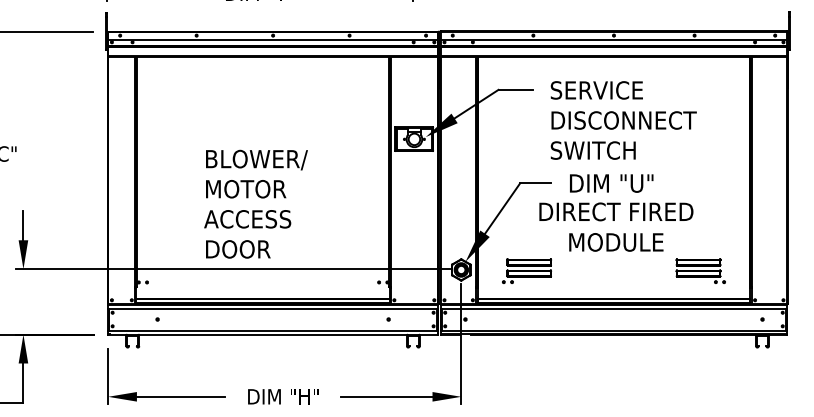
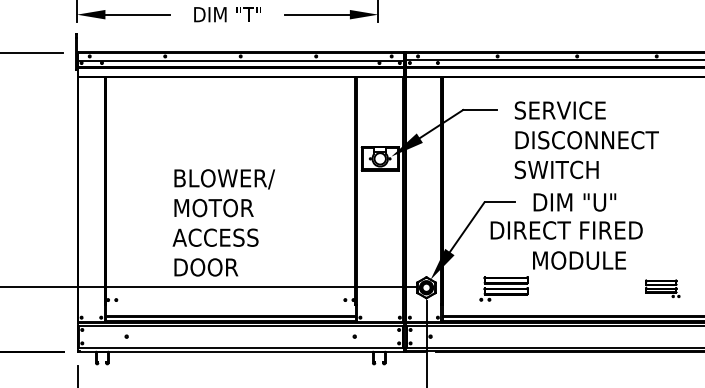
text: (616, 211) -> (566, 230), moved
part: (526, 270) -> (503, 288), moved
part: (700, 270) -> (662, 288), size x0.7

